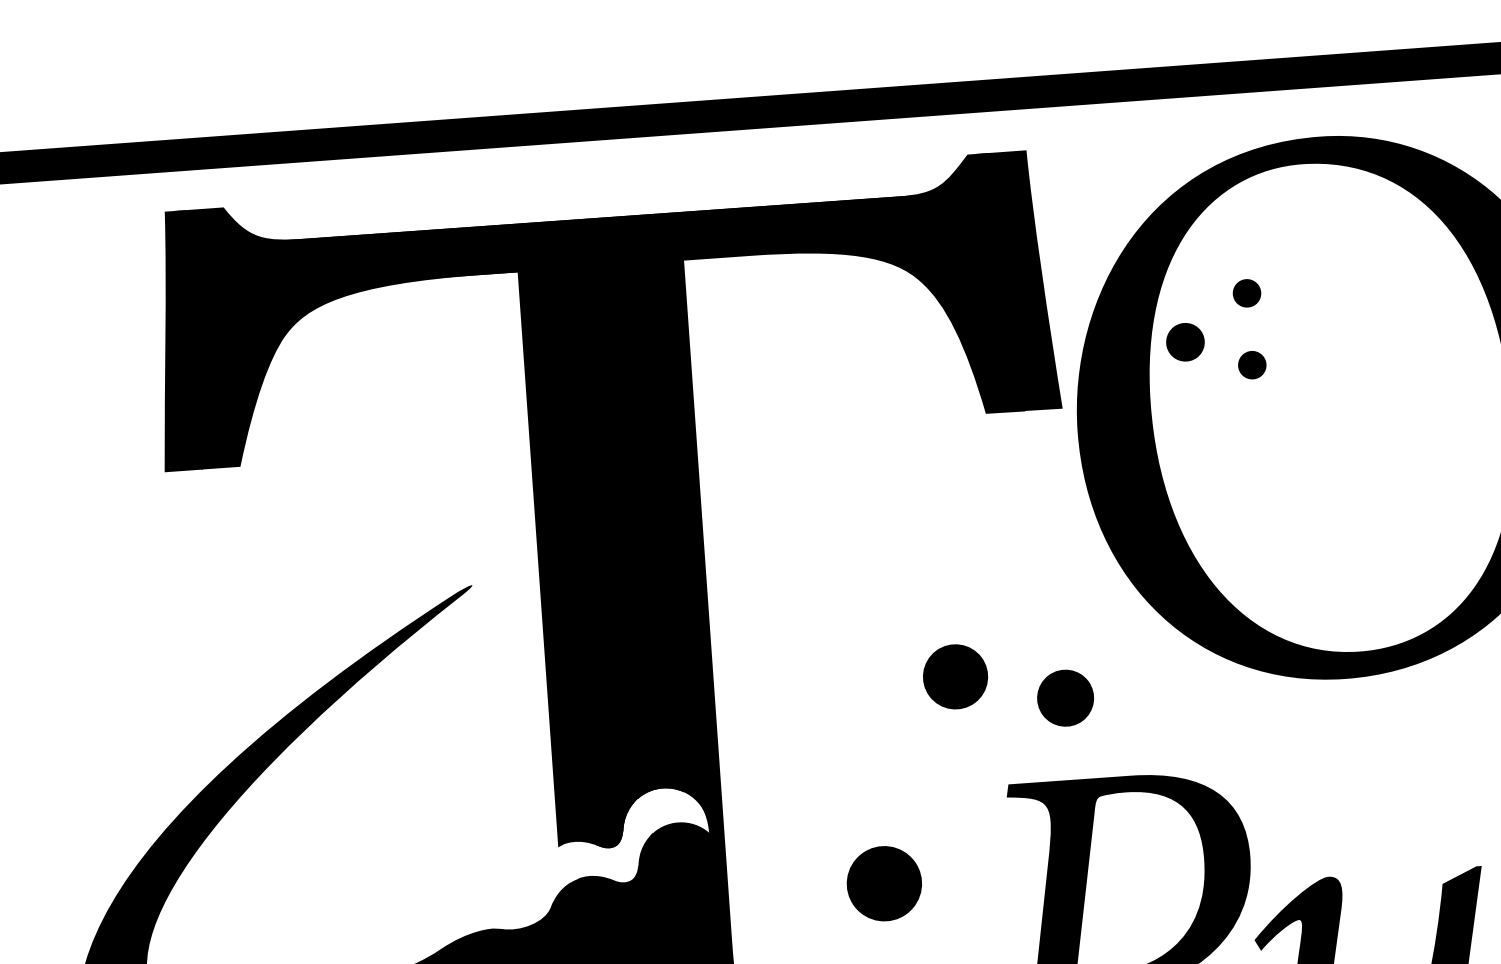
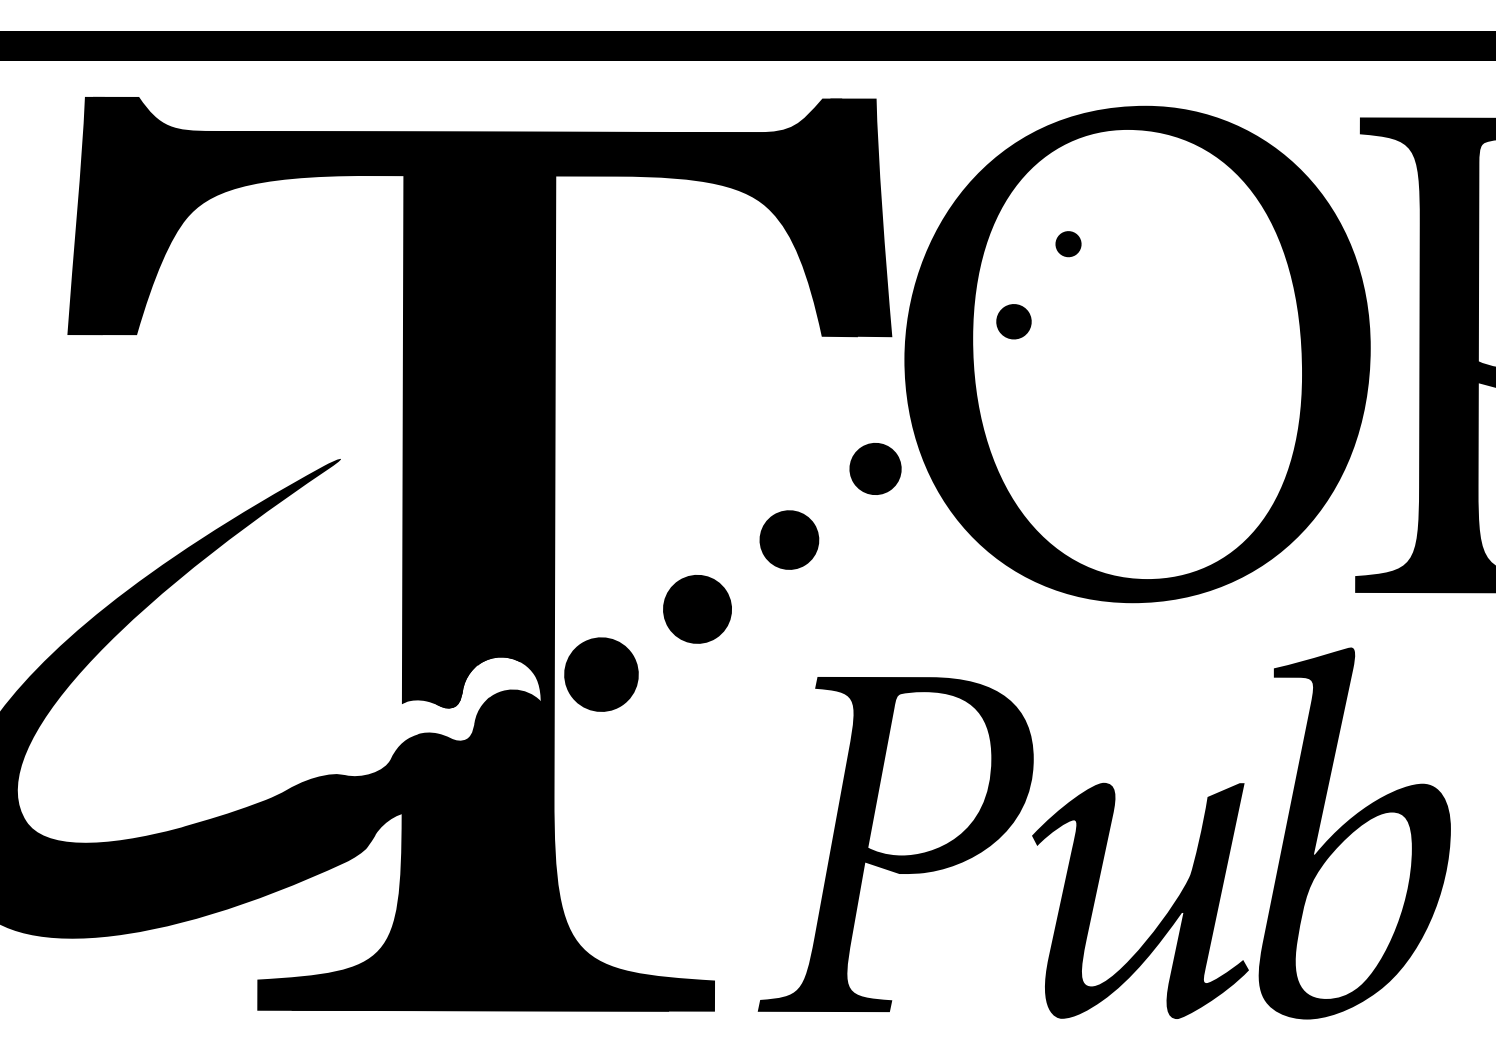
part: (1184, 342) -> (1013, 321), moved
part: (1252, 365) -> (1068, 310), removed
part: (955, 676) -> (789, 539), moved
part: (1065, 697) -> (875, 468), moved
fill: (773, 799) -> (601, 674), added
part: (884, 883) -> (697, 609), moved

